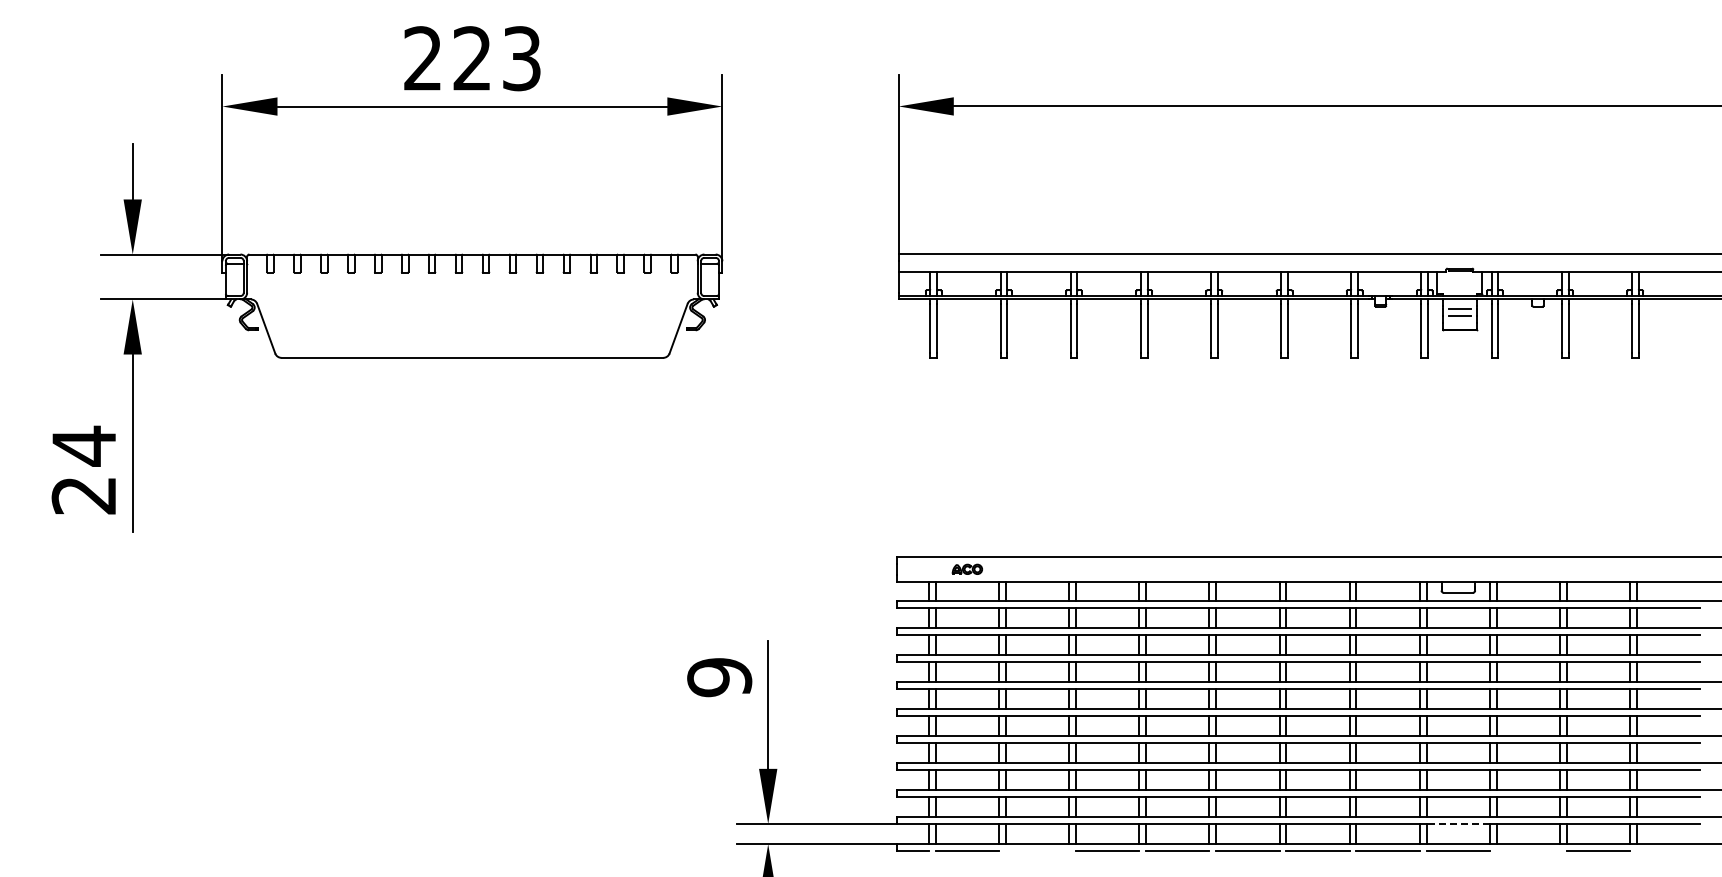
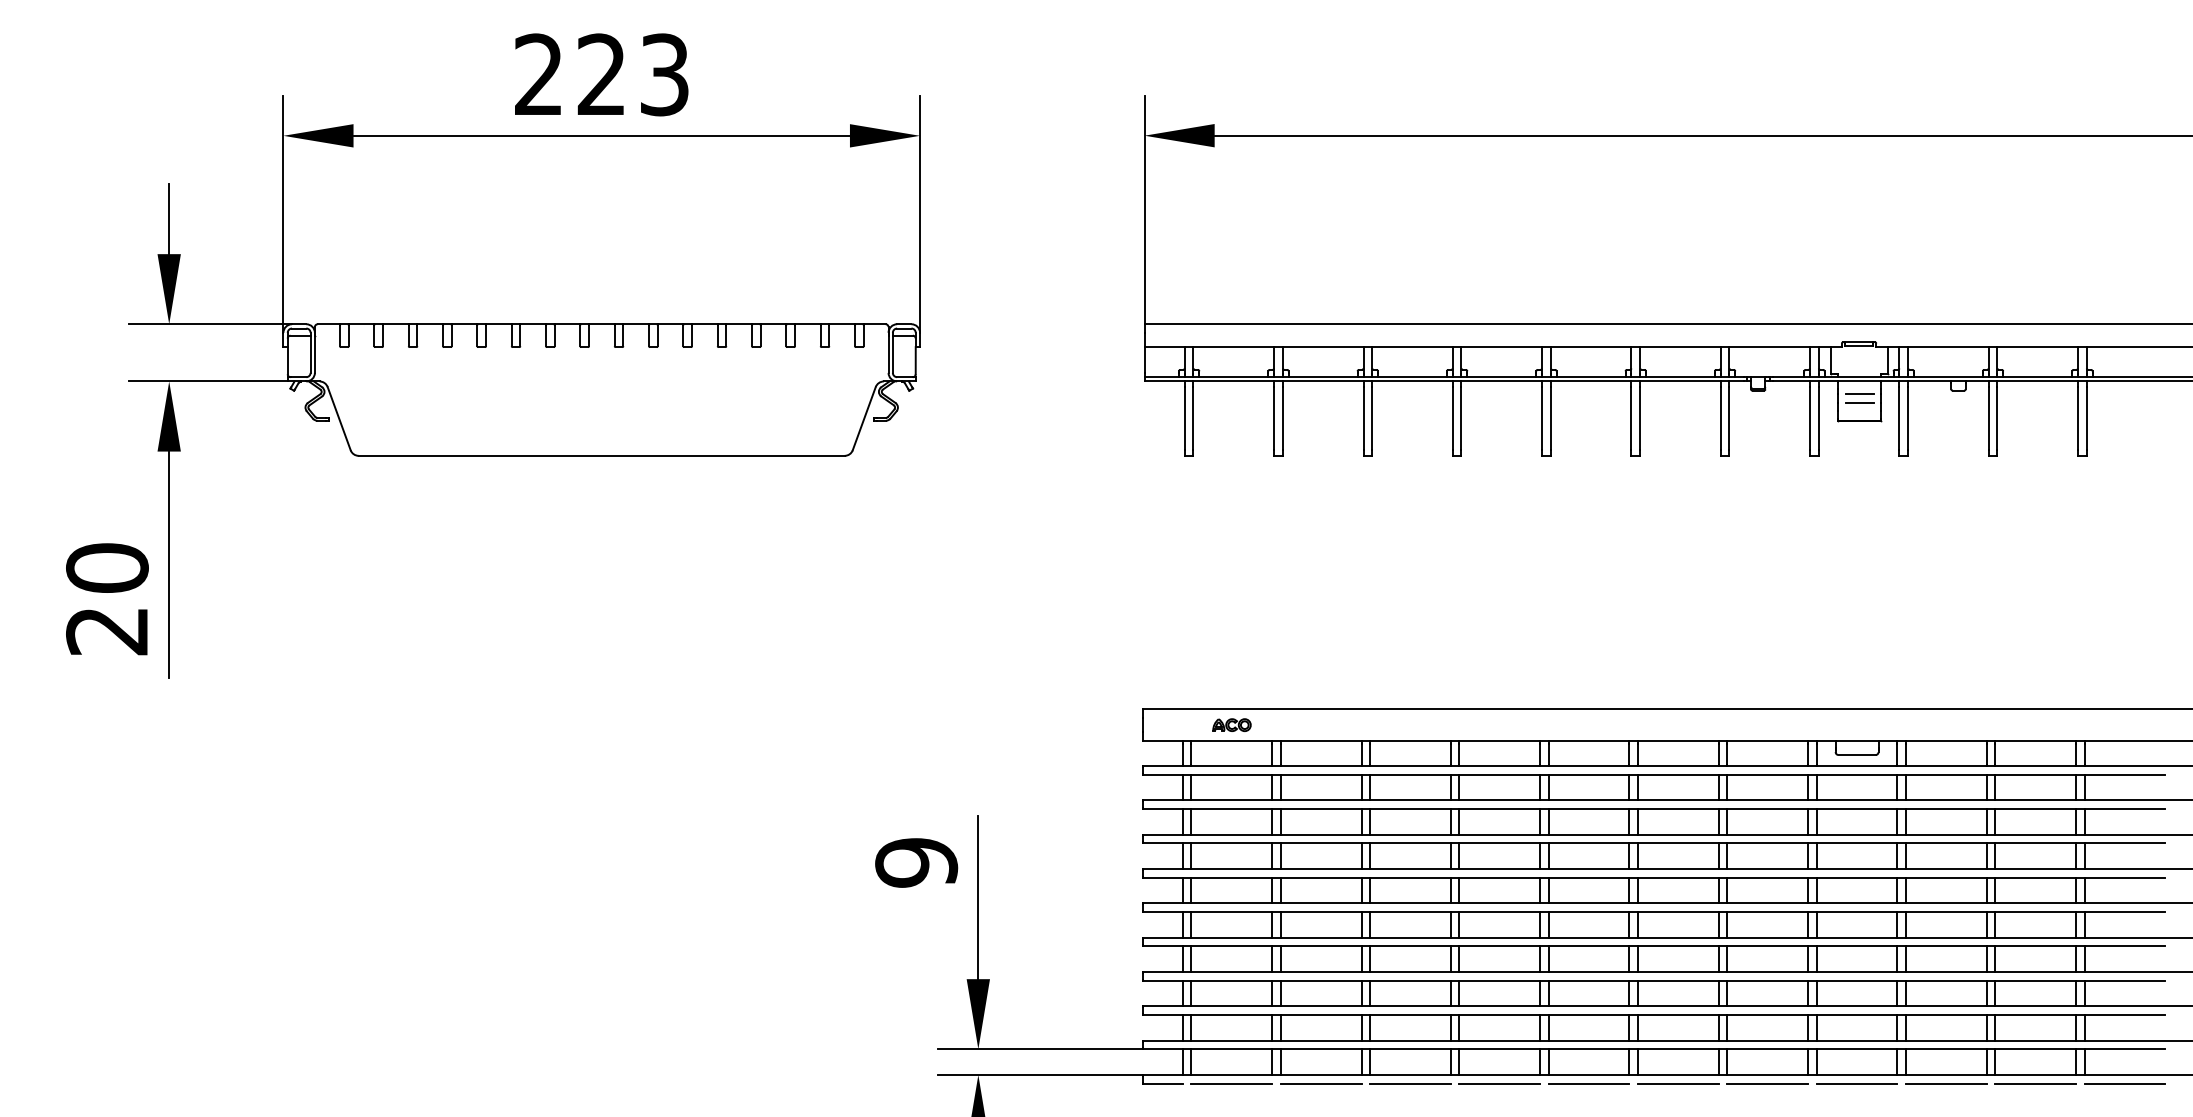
text: (83, 445) -> (106, 567), 24 -> 20
line: (1458, 823) -> (1857, 1048), dashed -> solid
line: (1037, 850) -> (1321, 1083), added
line: (1528, 850) -> (1946, 1083), added
line: (1668, 850) -> (2124, 1083), added

